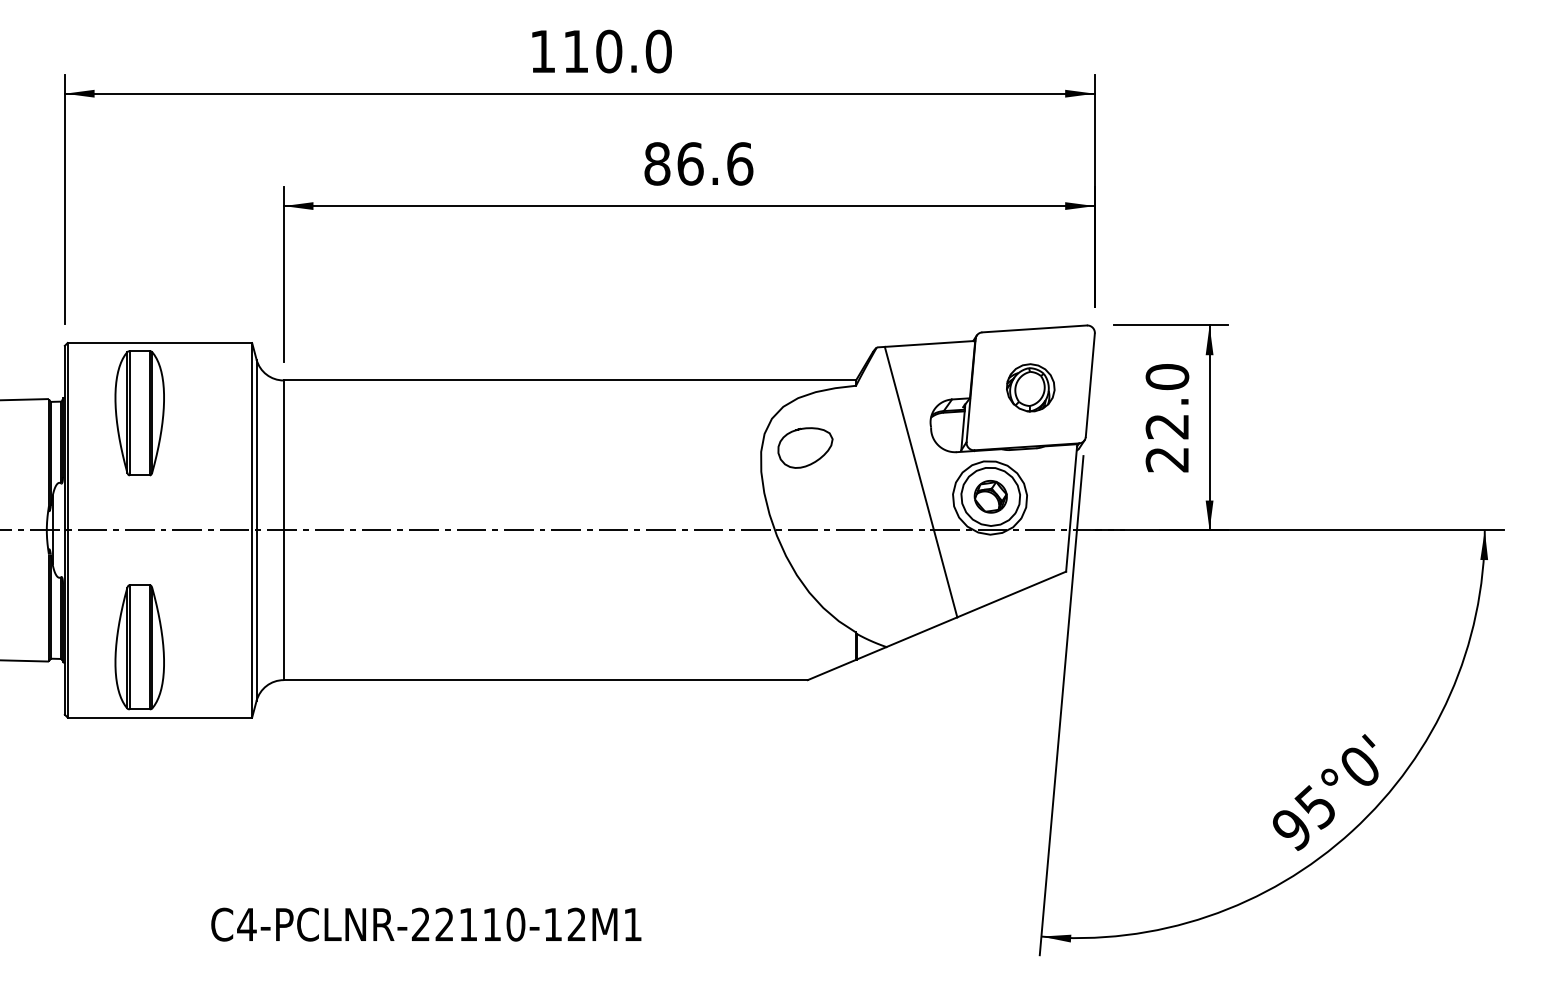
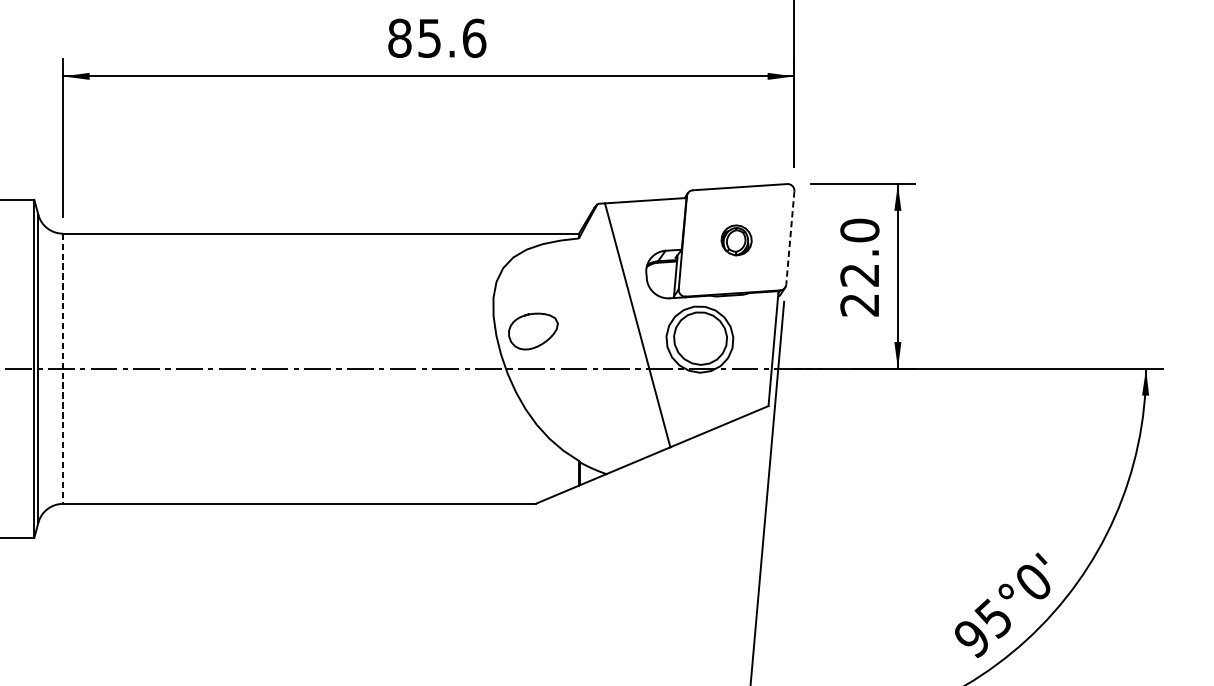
text: (690, 163) -> (429, 37), 86.6 -> 85.6
line: (1090, 385) -> (790, 238), solid -> dashed
part: (1030, 387) -> (736, 239), size x0.7
curve: (813, 461) -> (540, 343), moved
part: (990, 496) -> (700, 338), removed
line: (283, 530) -> (62, 368), solid -> dashed

